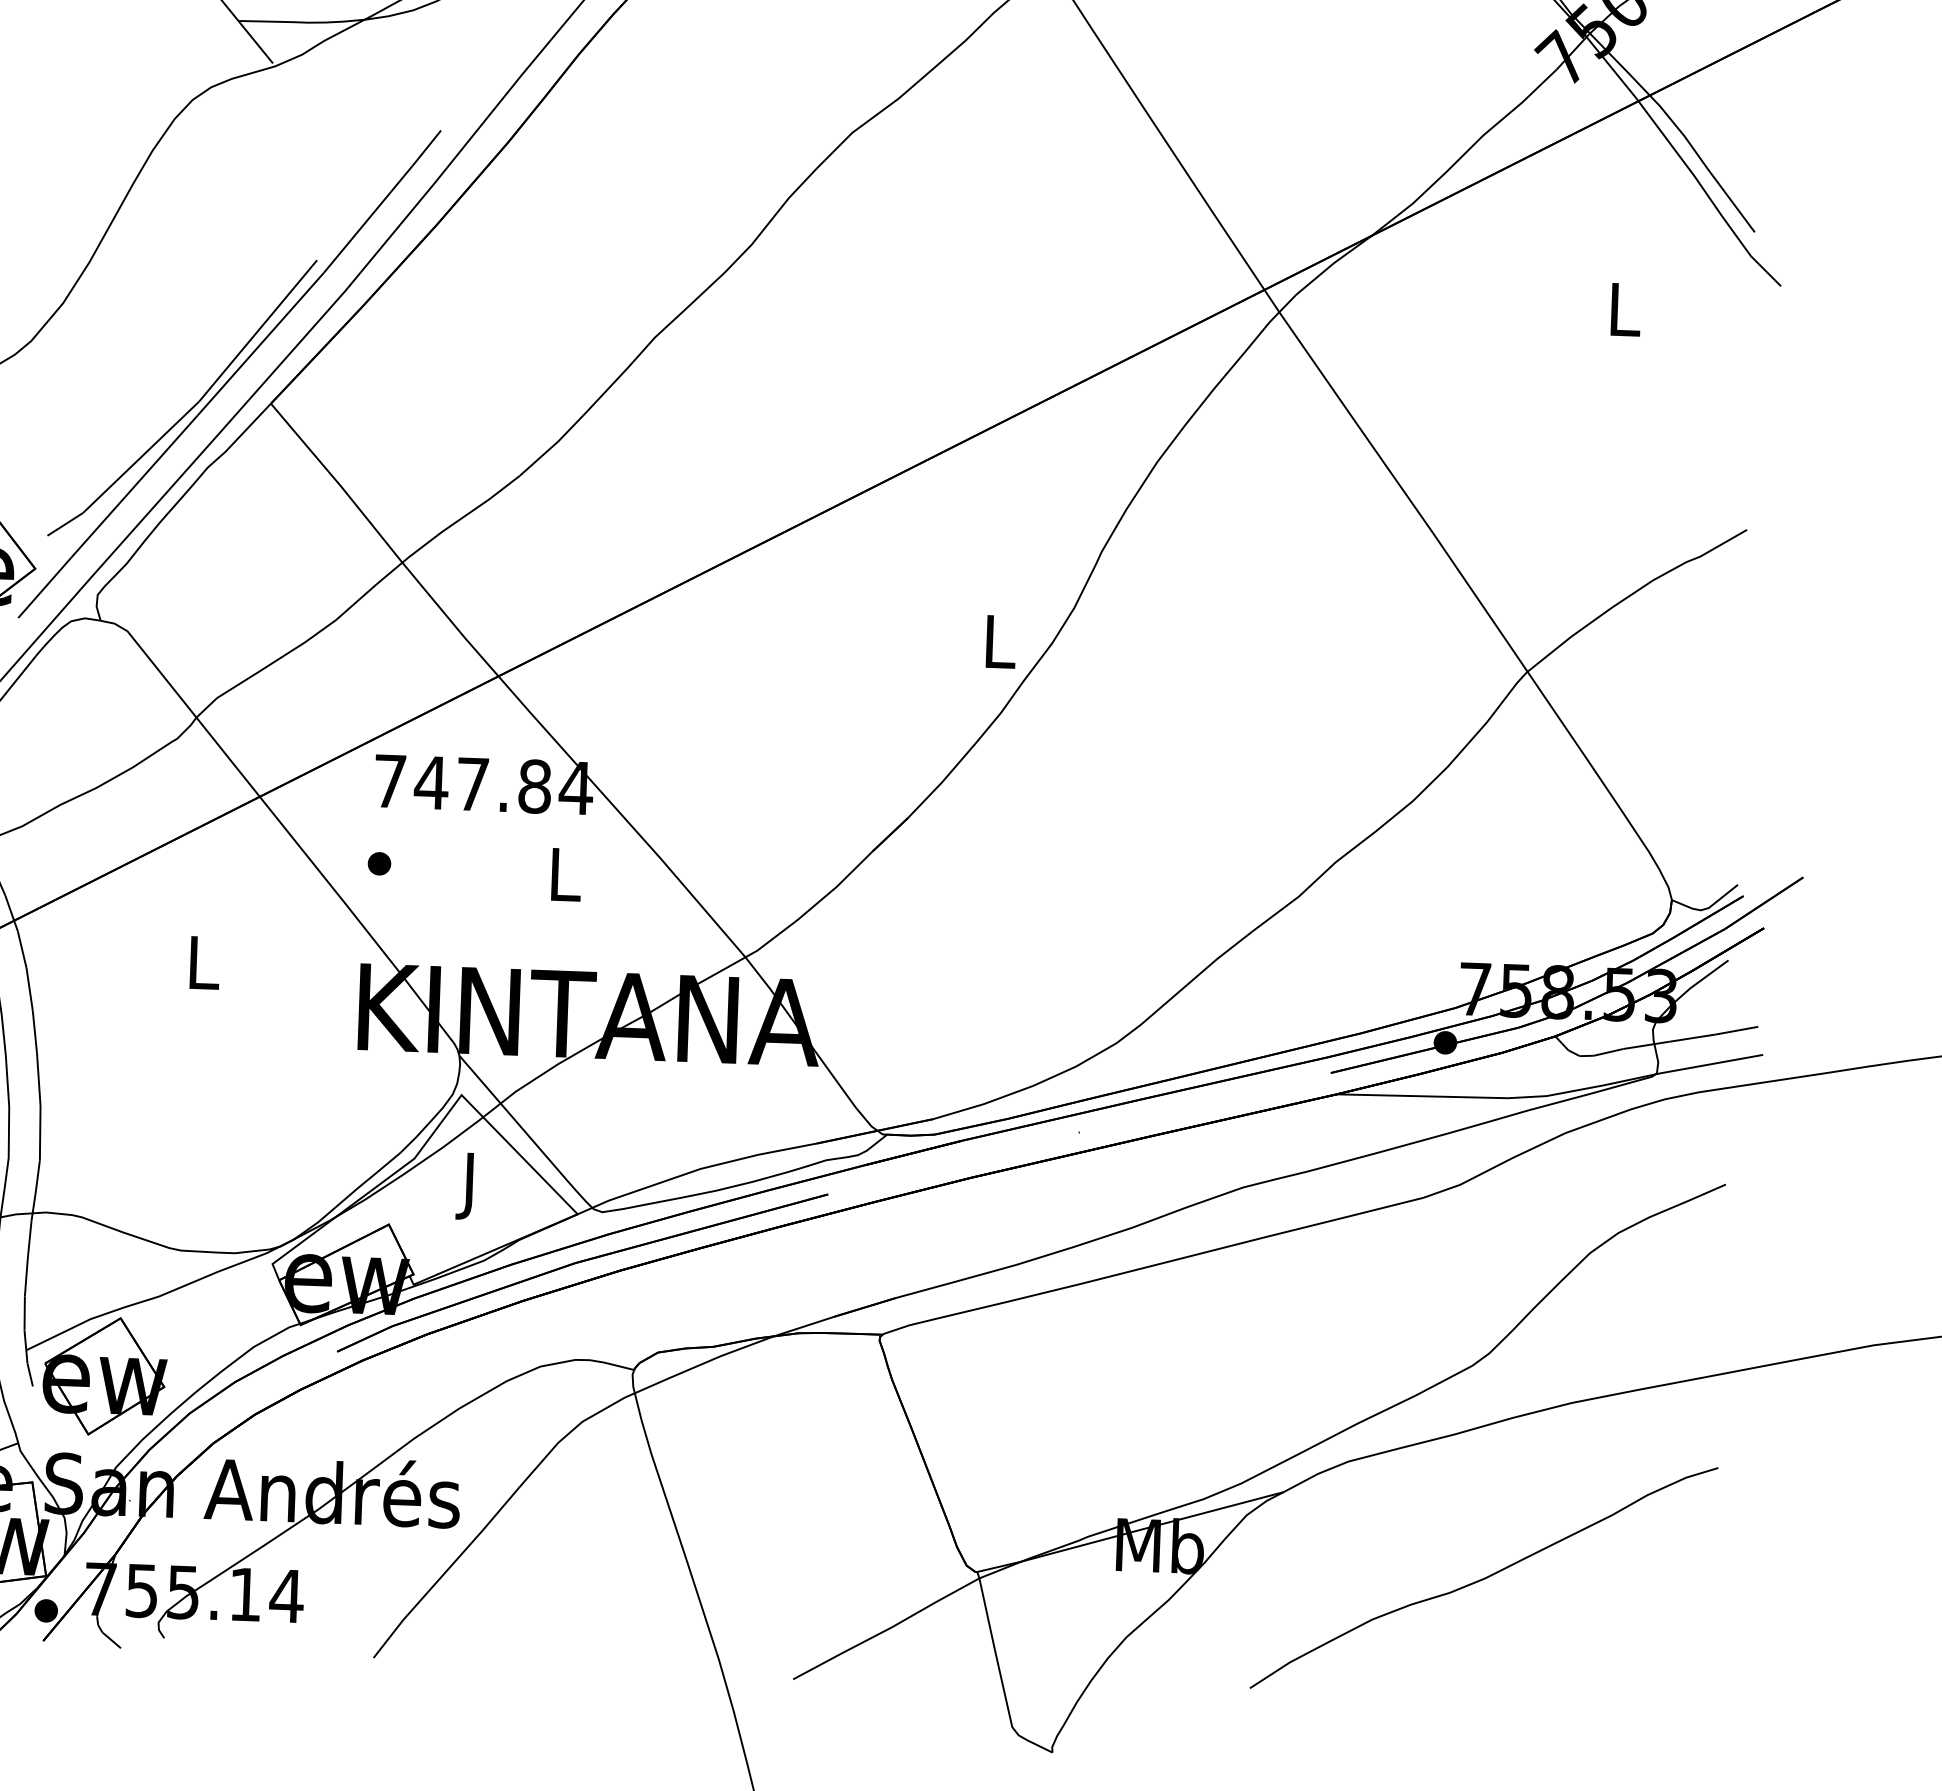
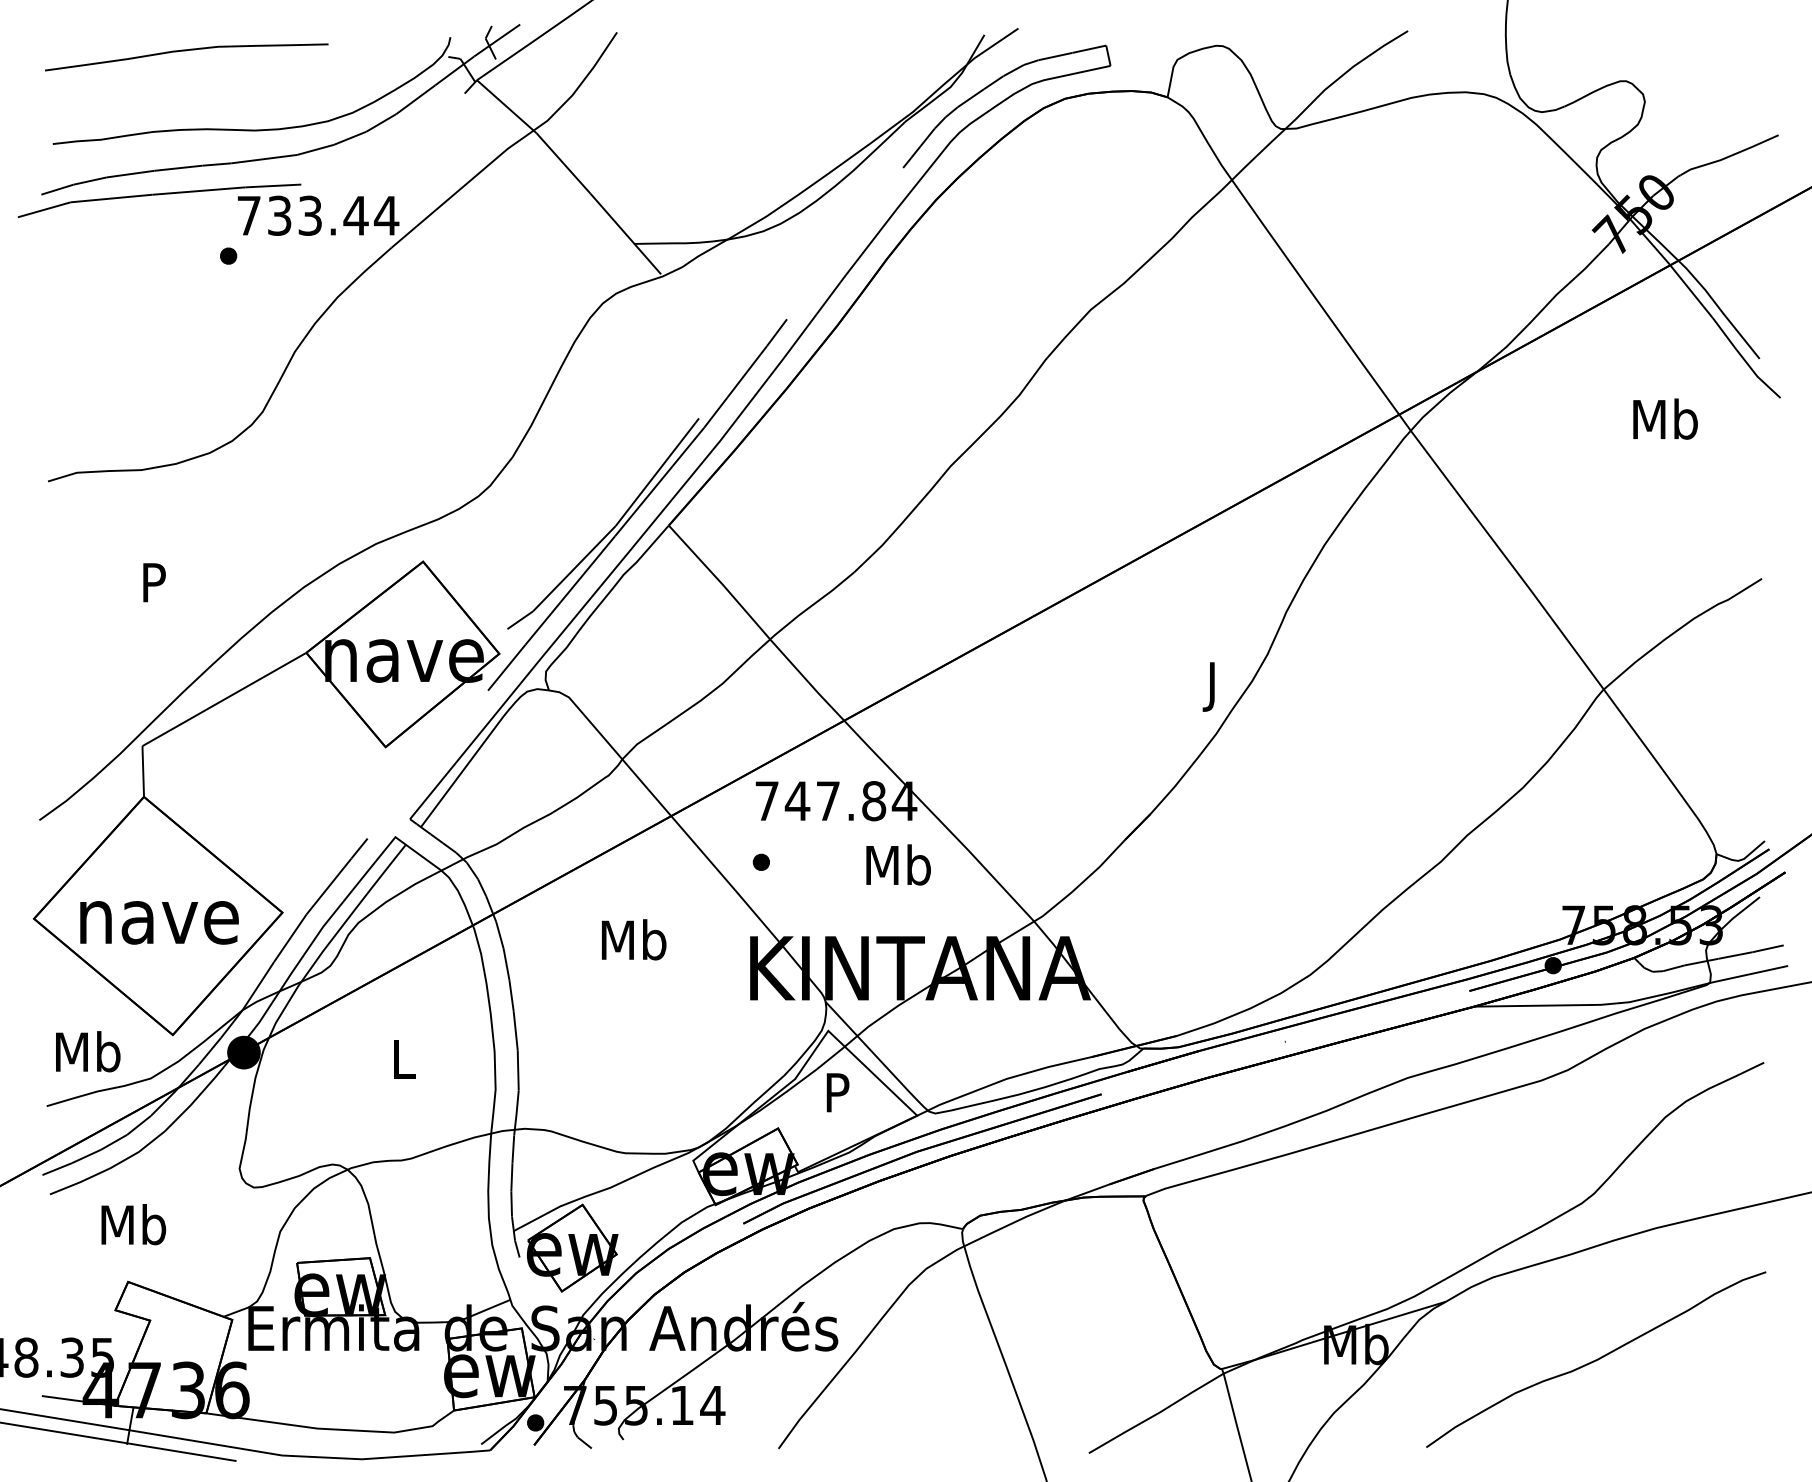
text: (1624, 308) -> (1665, 418), L -> Mb
text: (999, 648) -> (1213, 686), L -> J
text: (564, 873) -> (898, 864), L -> Mb
text: (202, 961) -> (633, 939), L -> Mb
text: (470, 1185) -> (837, 1097), J -> P

